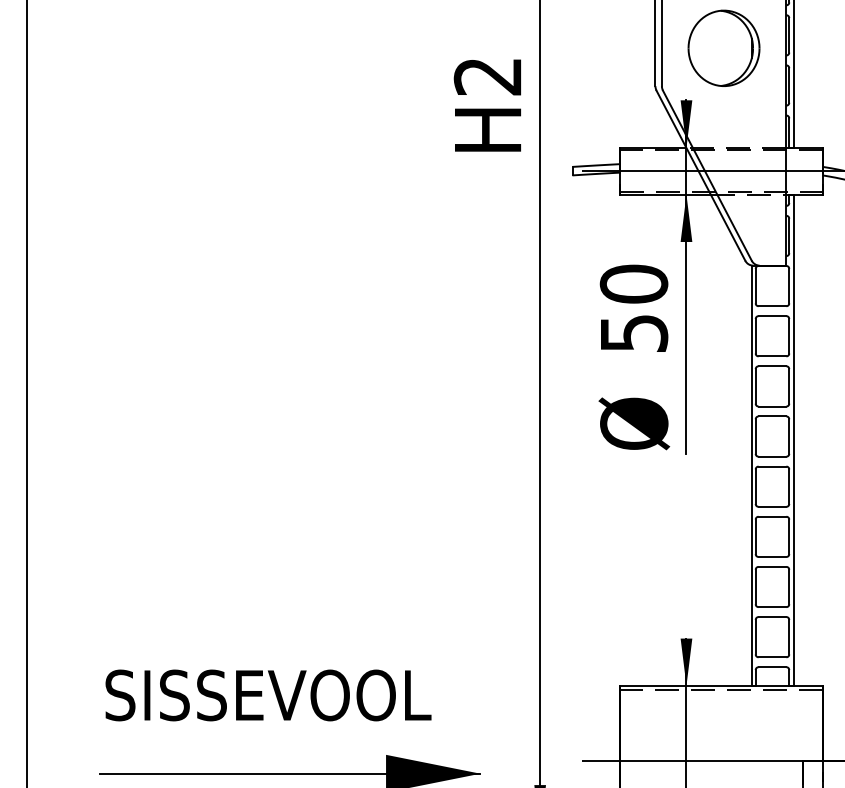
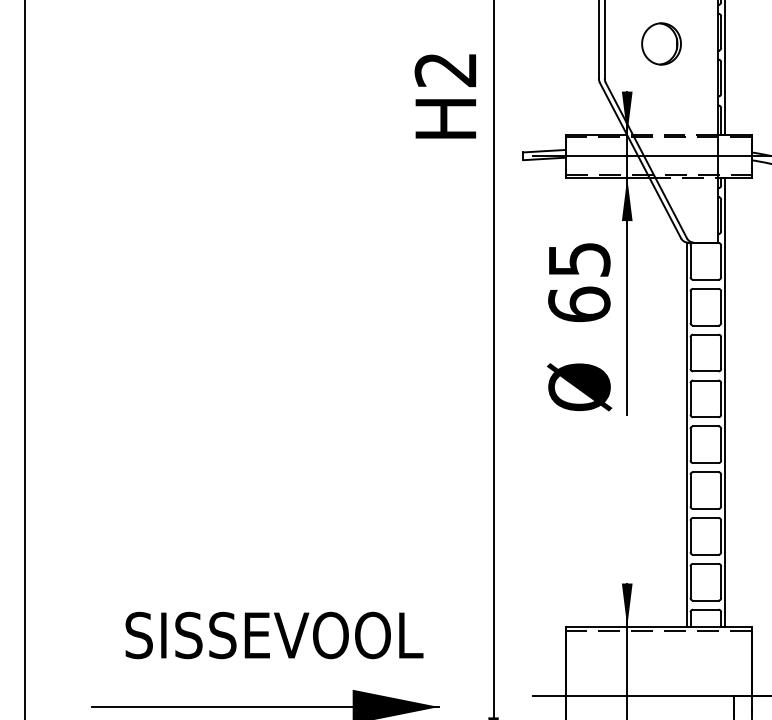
part: (723, 47) -> (661, 43), size x0.6
text: (633, 308) -> (578, 281), 50 -> 65
text: (268, 695) -> (274, 635), moved

